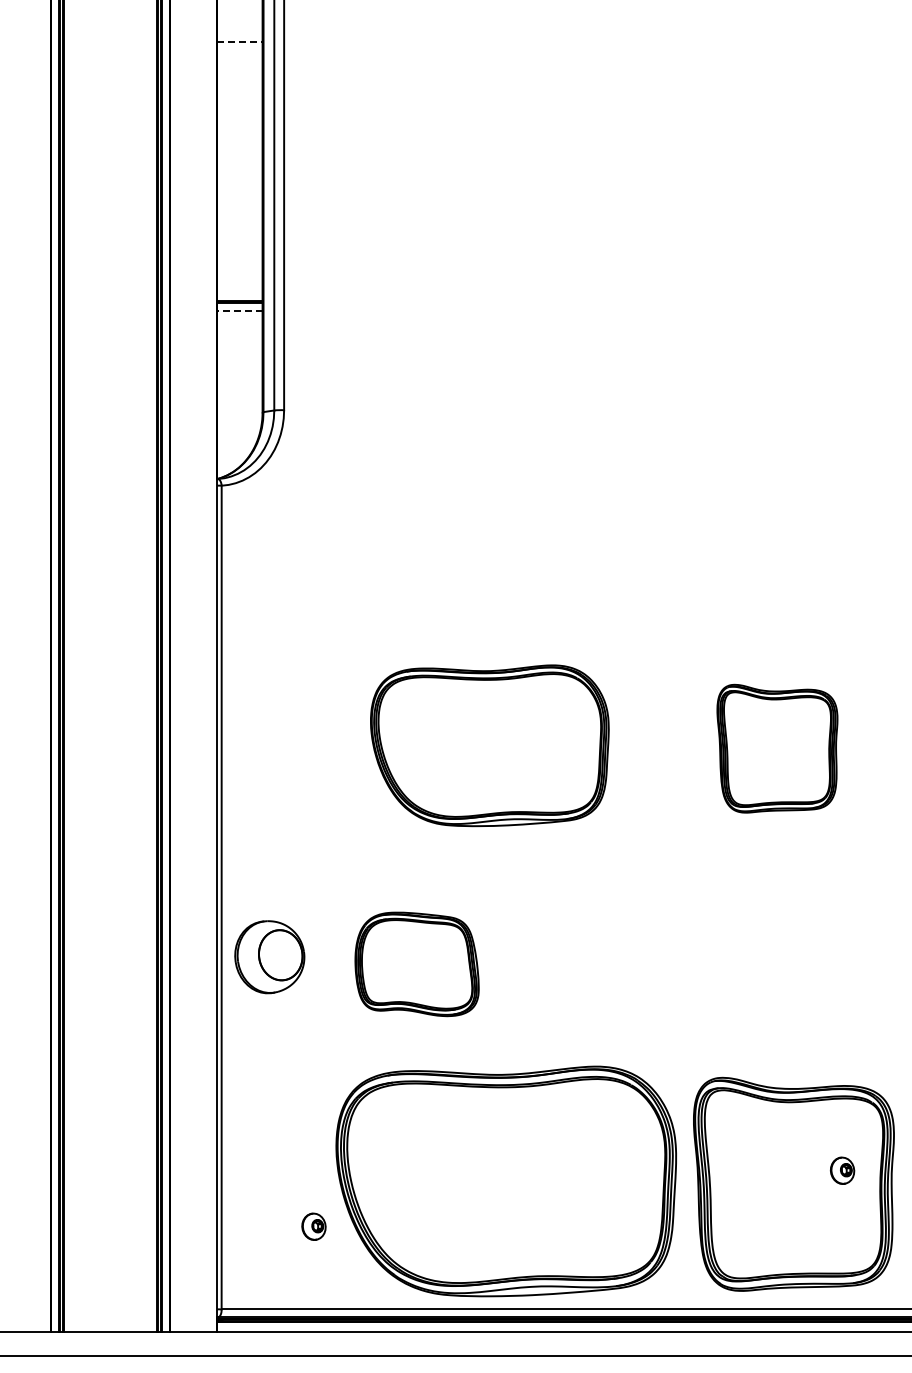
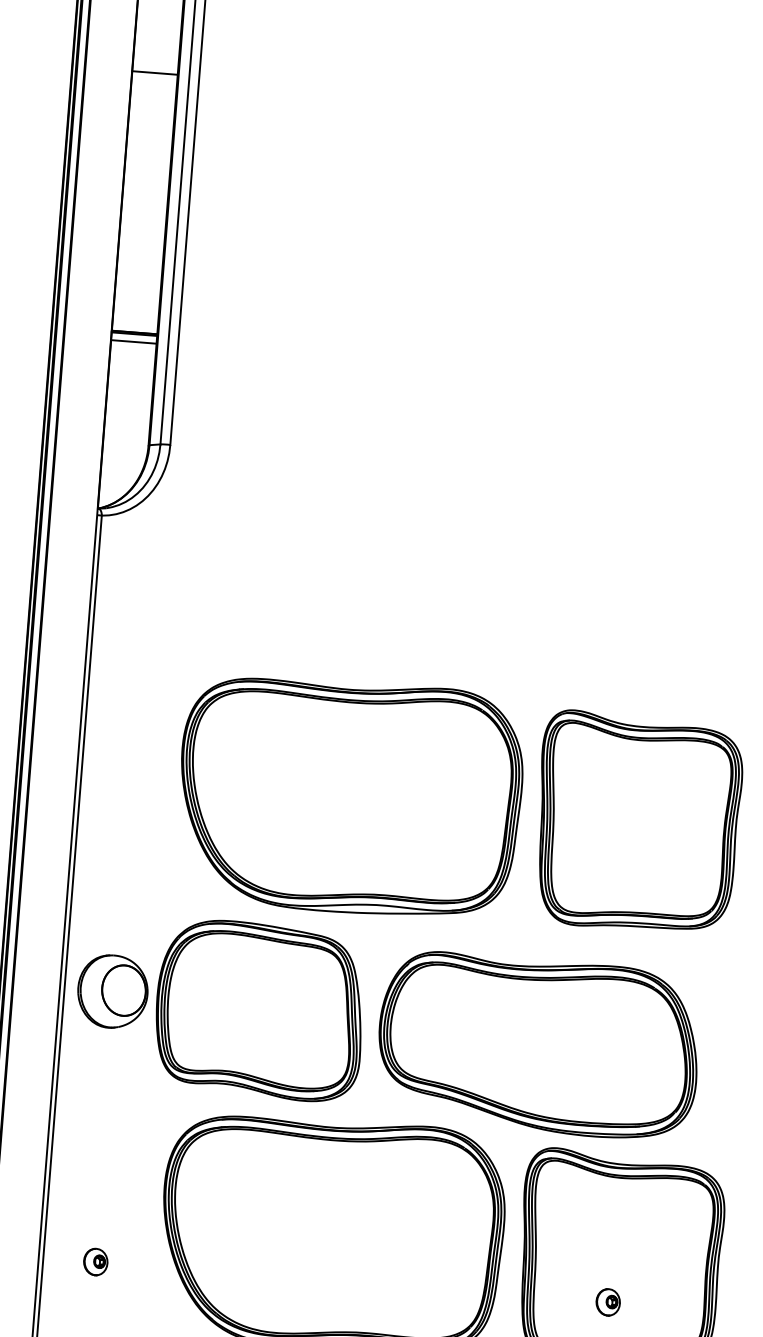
line: (239, 42) -> (154, 73), dashed -> solid
line: (239, 310) -> (133, 341), dashed -> solid
part: (489, 745) -> (349, 796), size x1.43
part: (777, 748) -> (637, 822), size x1.67
part: (416, 964) -> (259, 1010), size x1.67
part: (696, 977) -> (538, 1045), added
part: (842, 1170) -> (608, 1302), moved
part: (313, 1226) -> (95, 1261), moved

